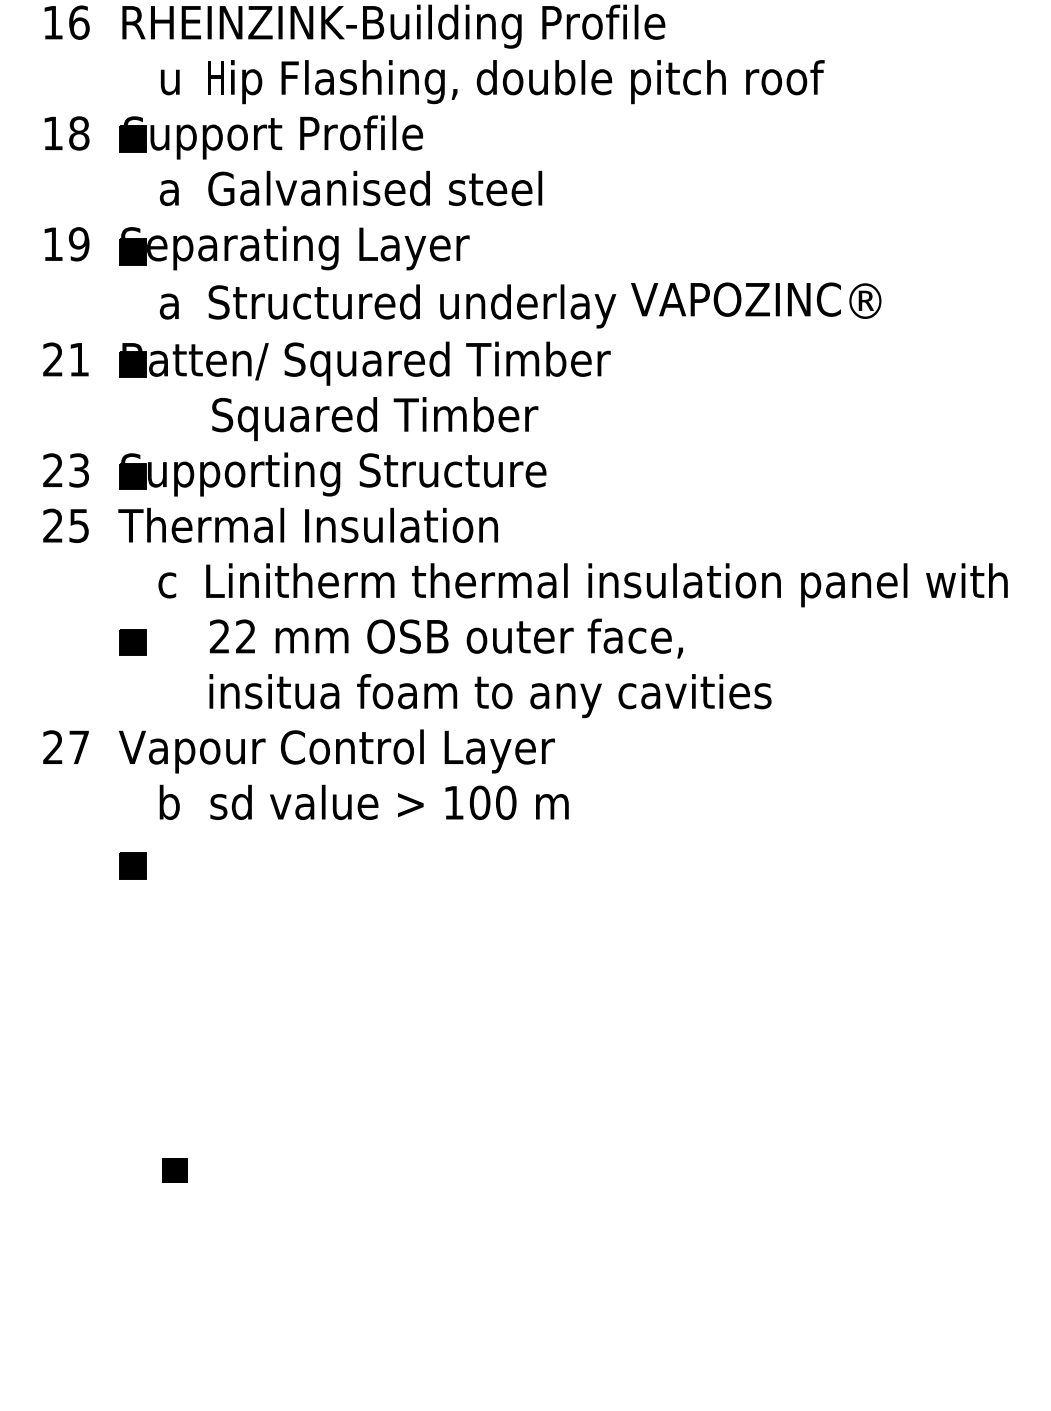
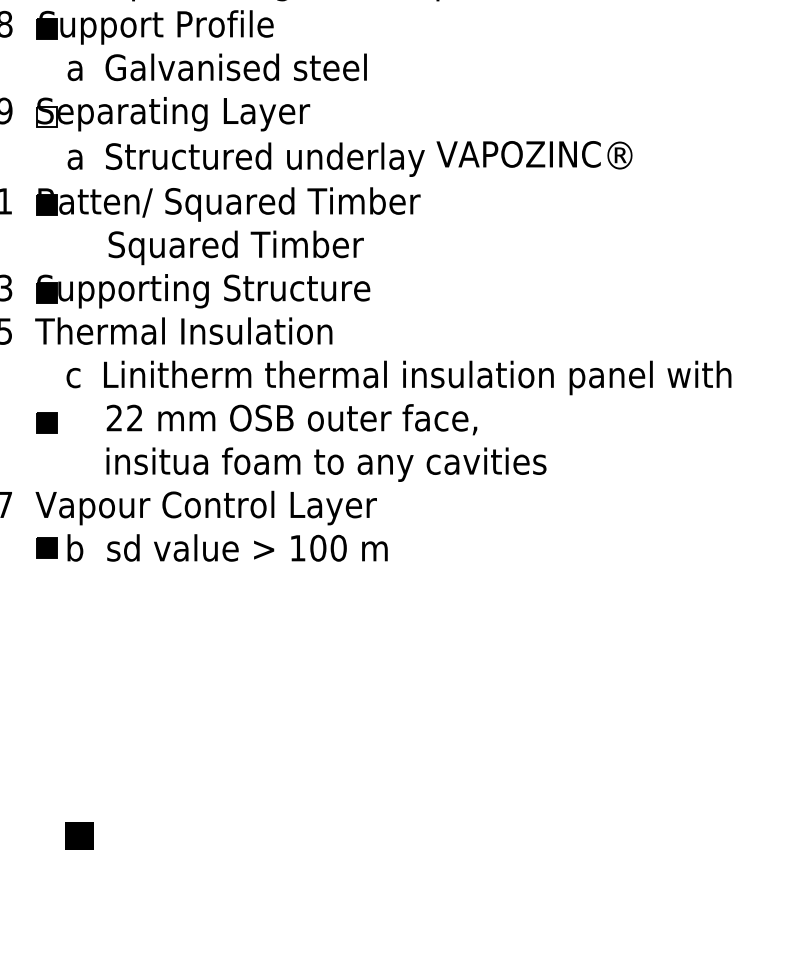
fill: (133, 251) -> (47, 116), removed
part: (132, 865) -> (46, 547), moved
part: (174, 1170) -> (79, 836), size x1.4

